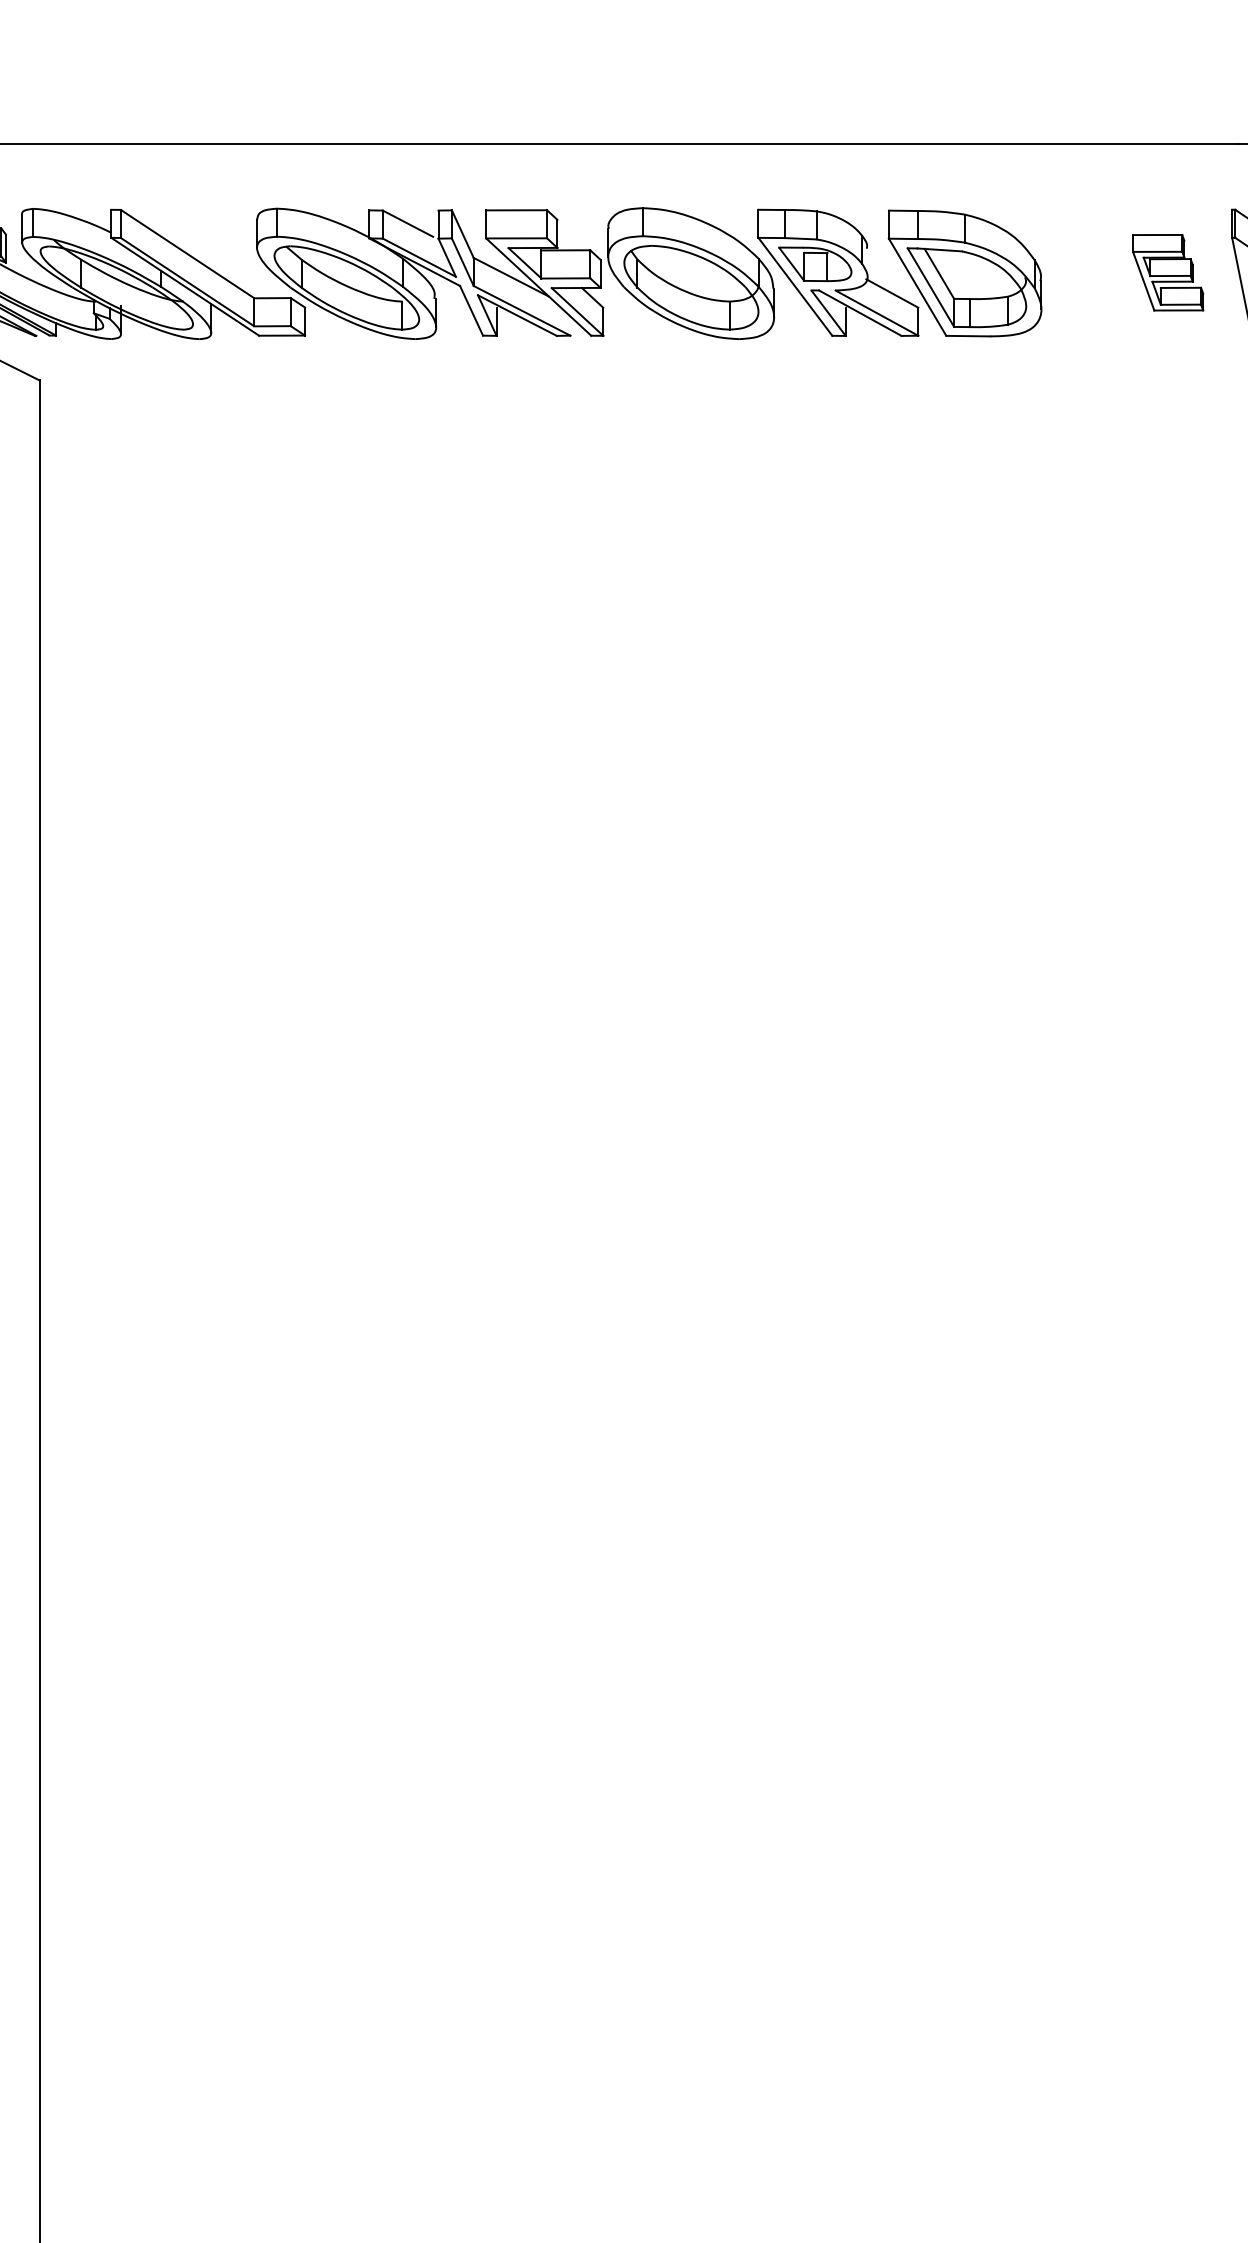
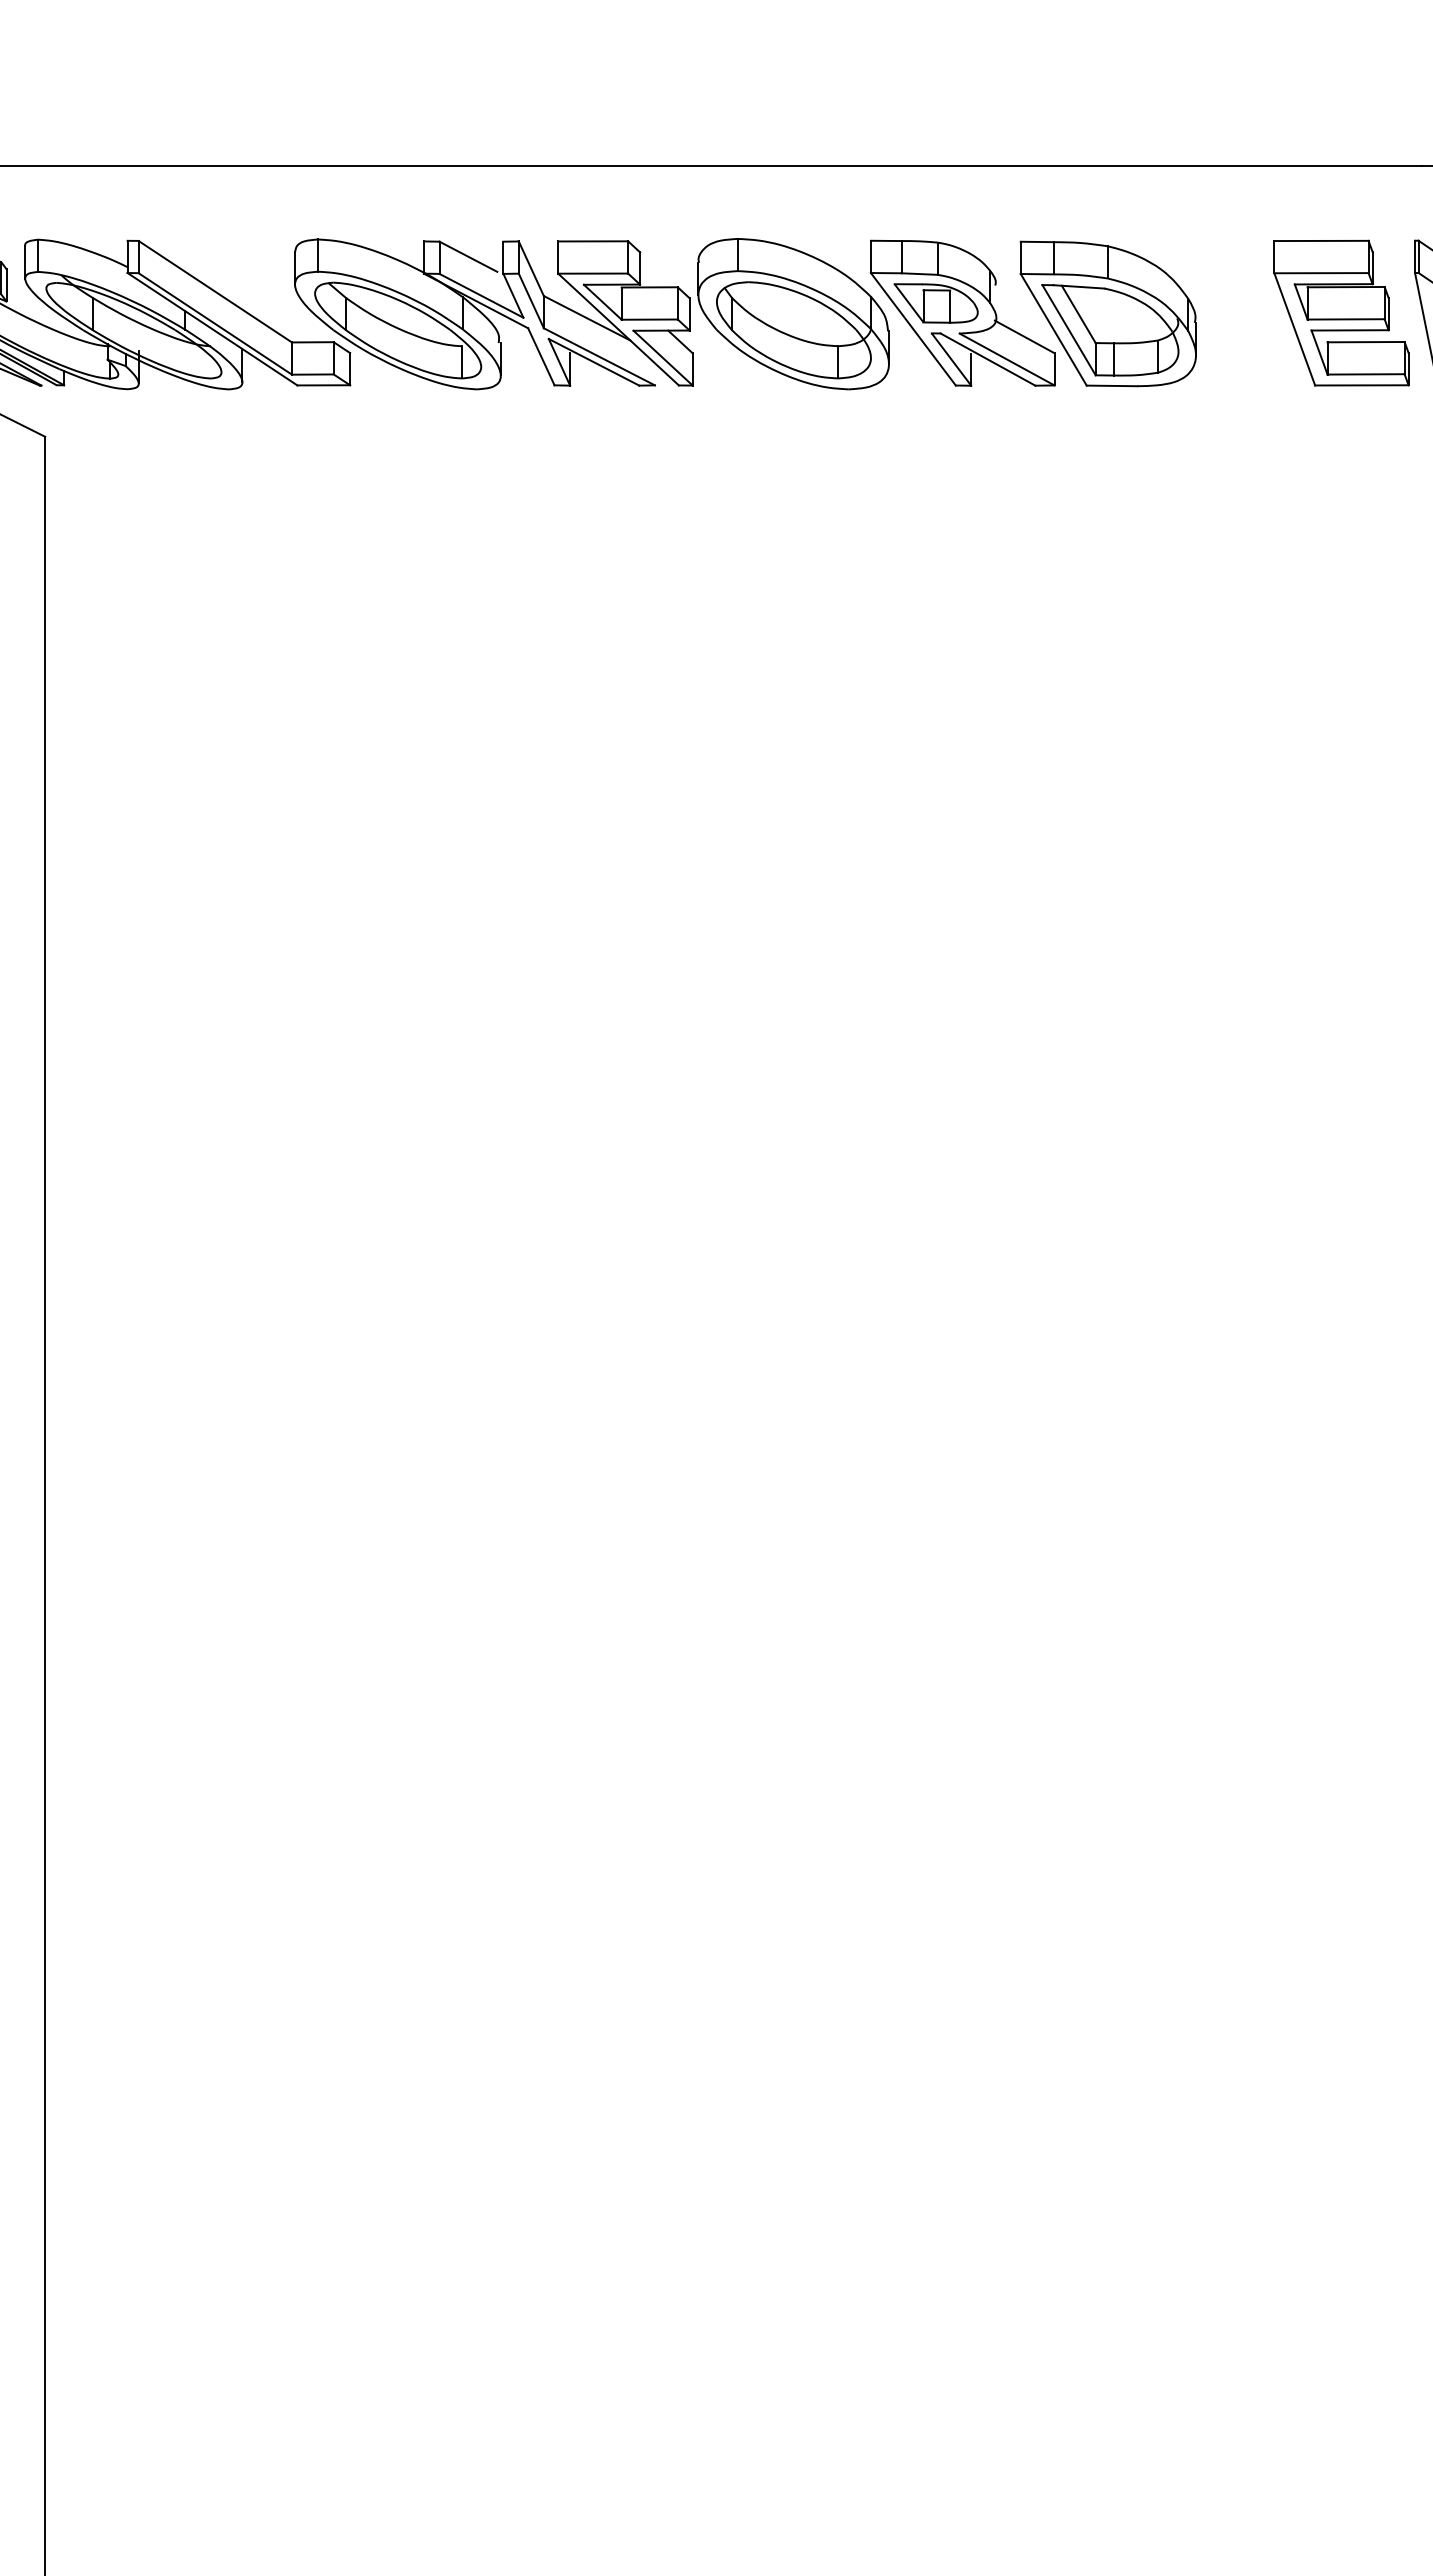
part: (1168, 272) -> (1341, 312), size x1.67

